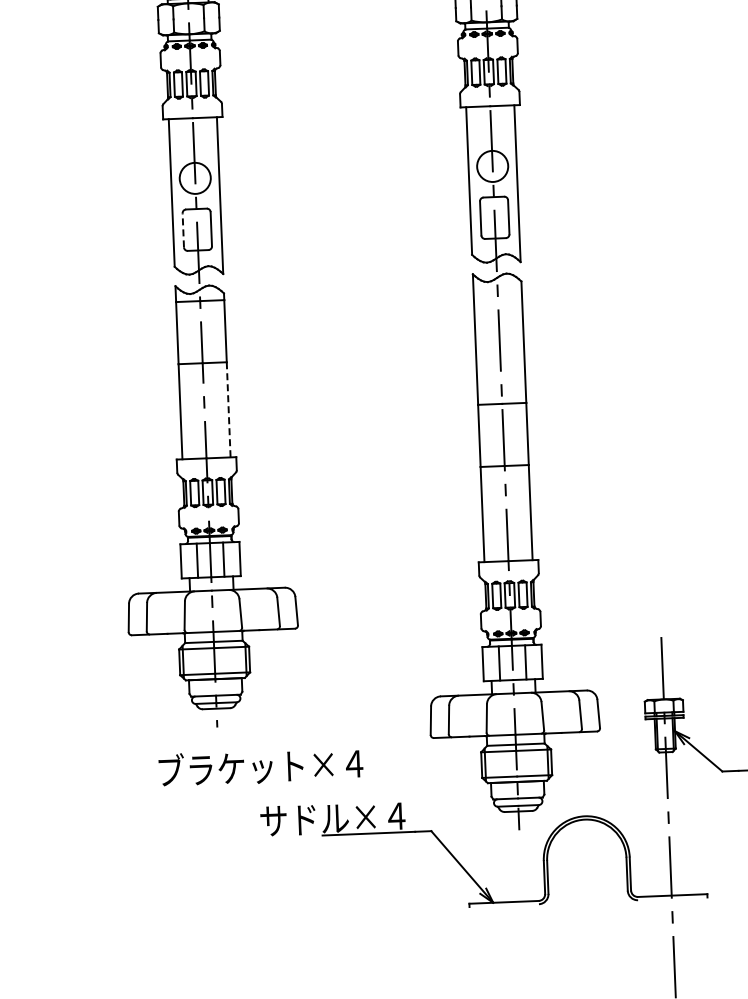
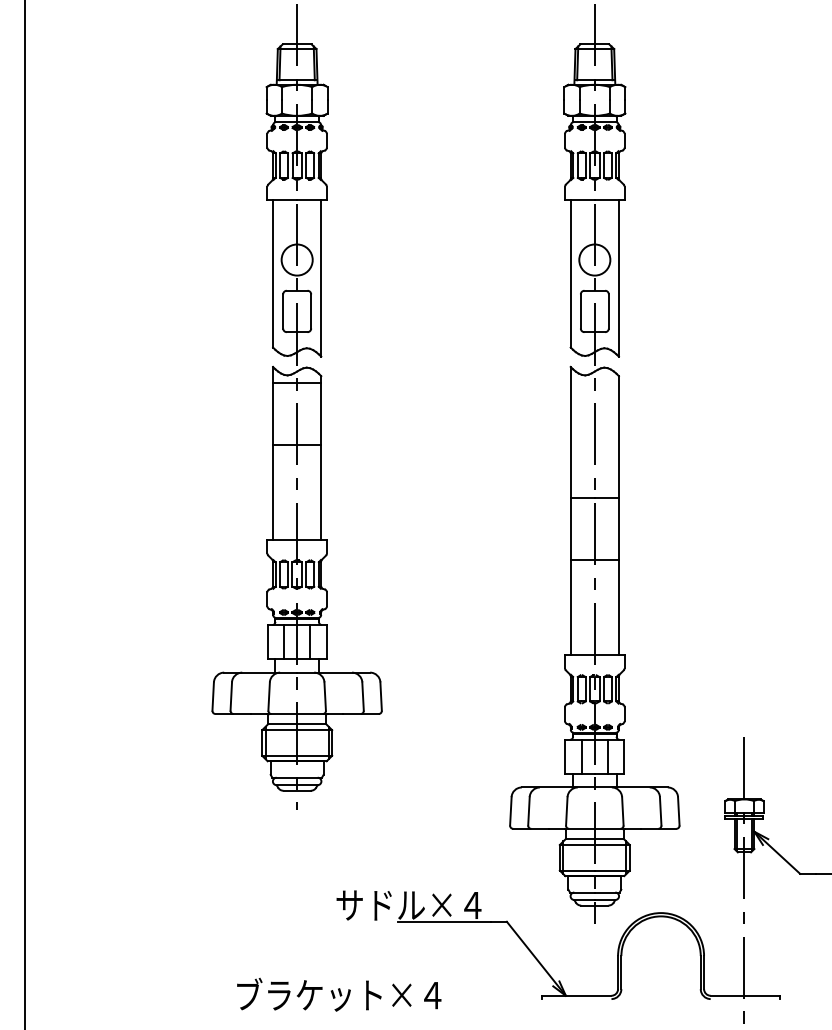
line: (183, 229) -> (283, 310), dashed -> solid
line: (228, 409) -> (321, 492), dashed -> solid
text: (261, 766) -> (339, 994), moved

